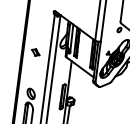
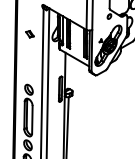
part: (35, 52) -> (29, 34), moved

